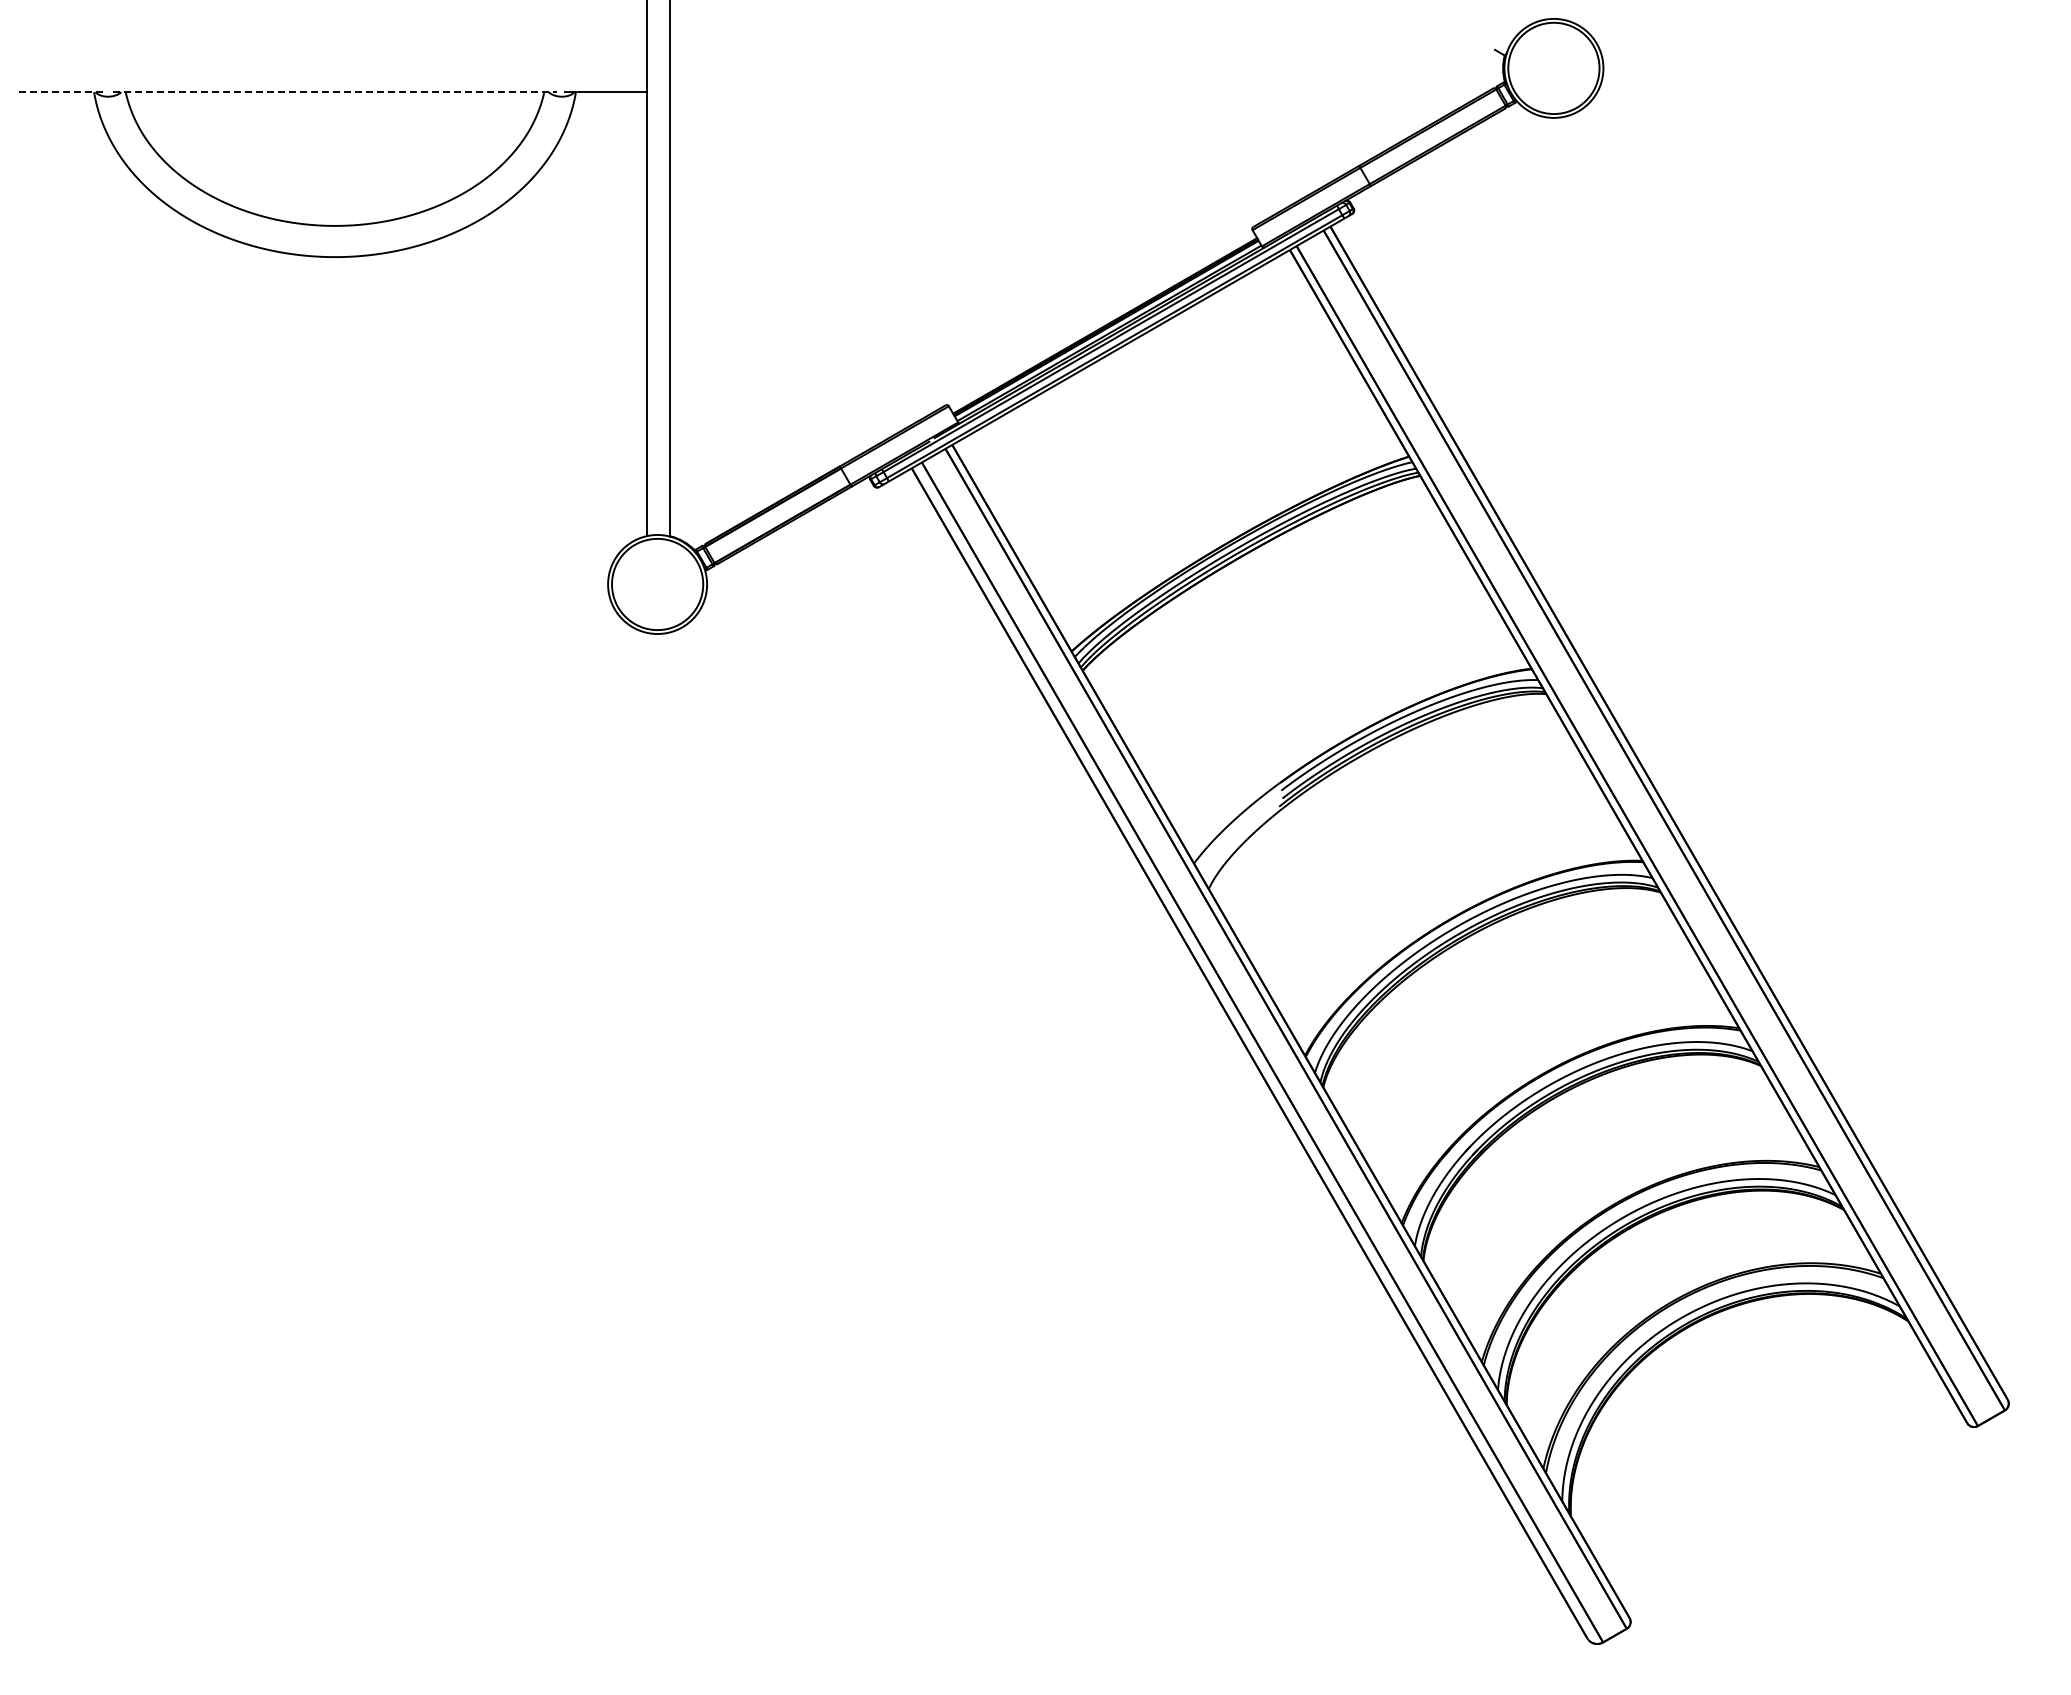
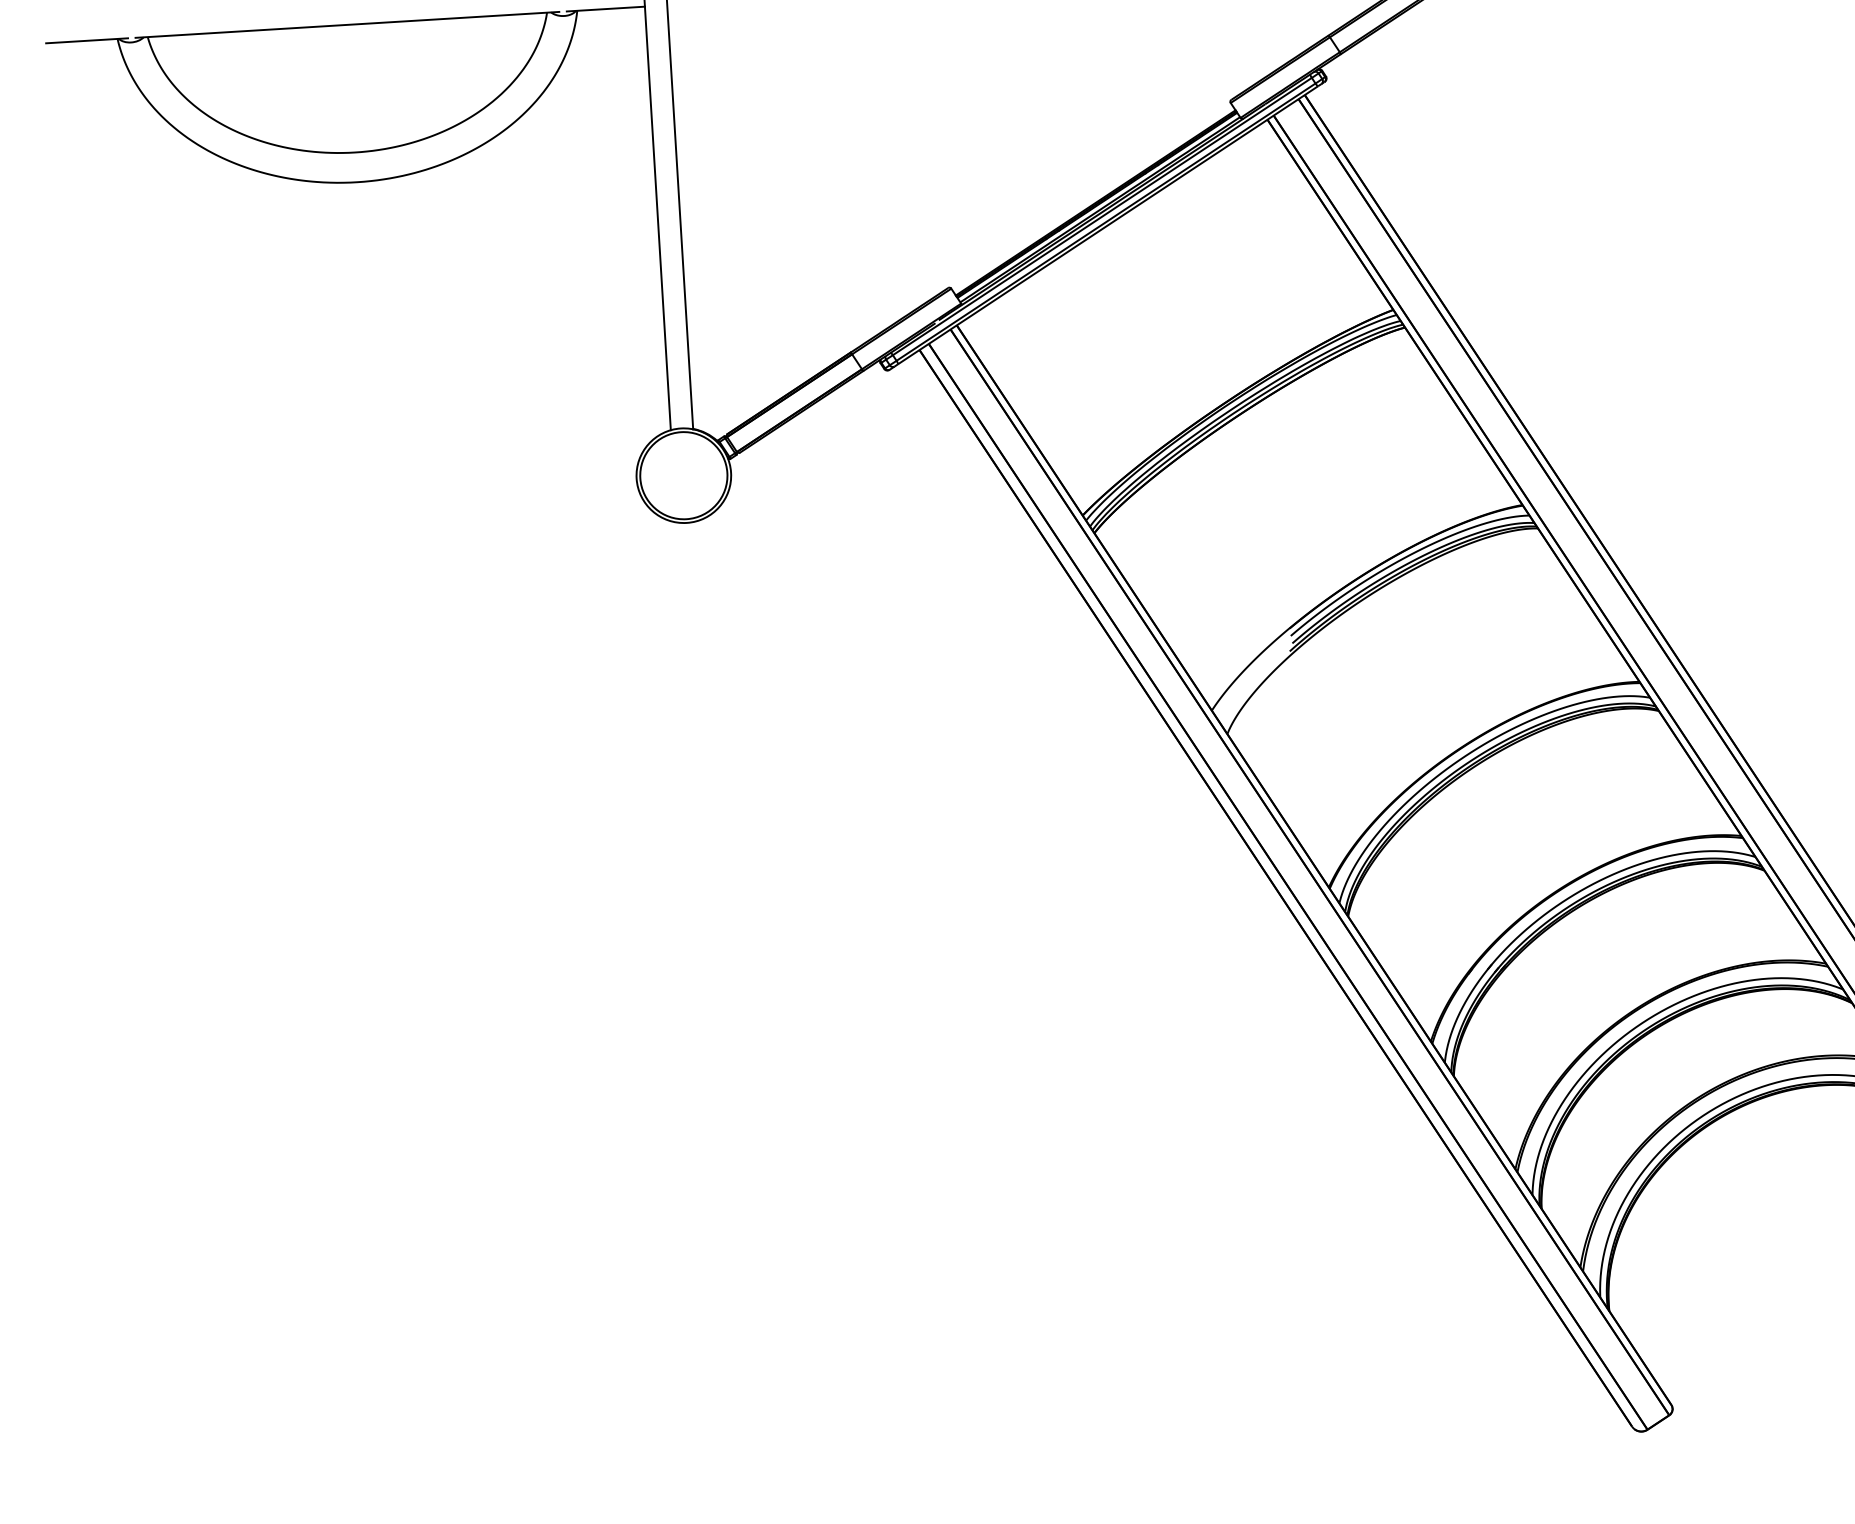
line: (62, 92) -> (87, 41), dashed -> solid
line: (335, 92) -> (347, 25), dashed -> solid

